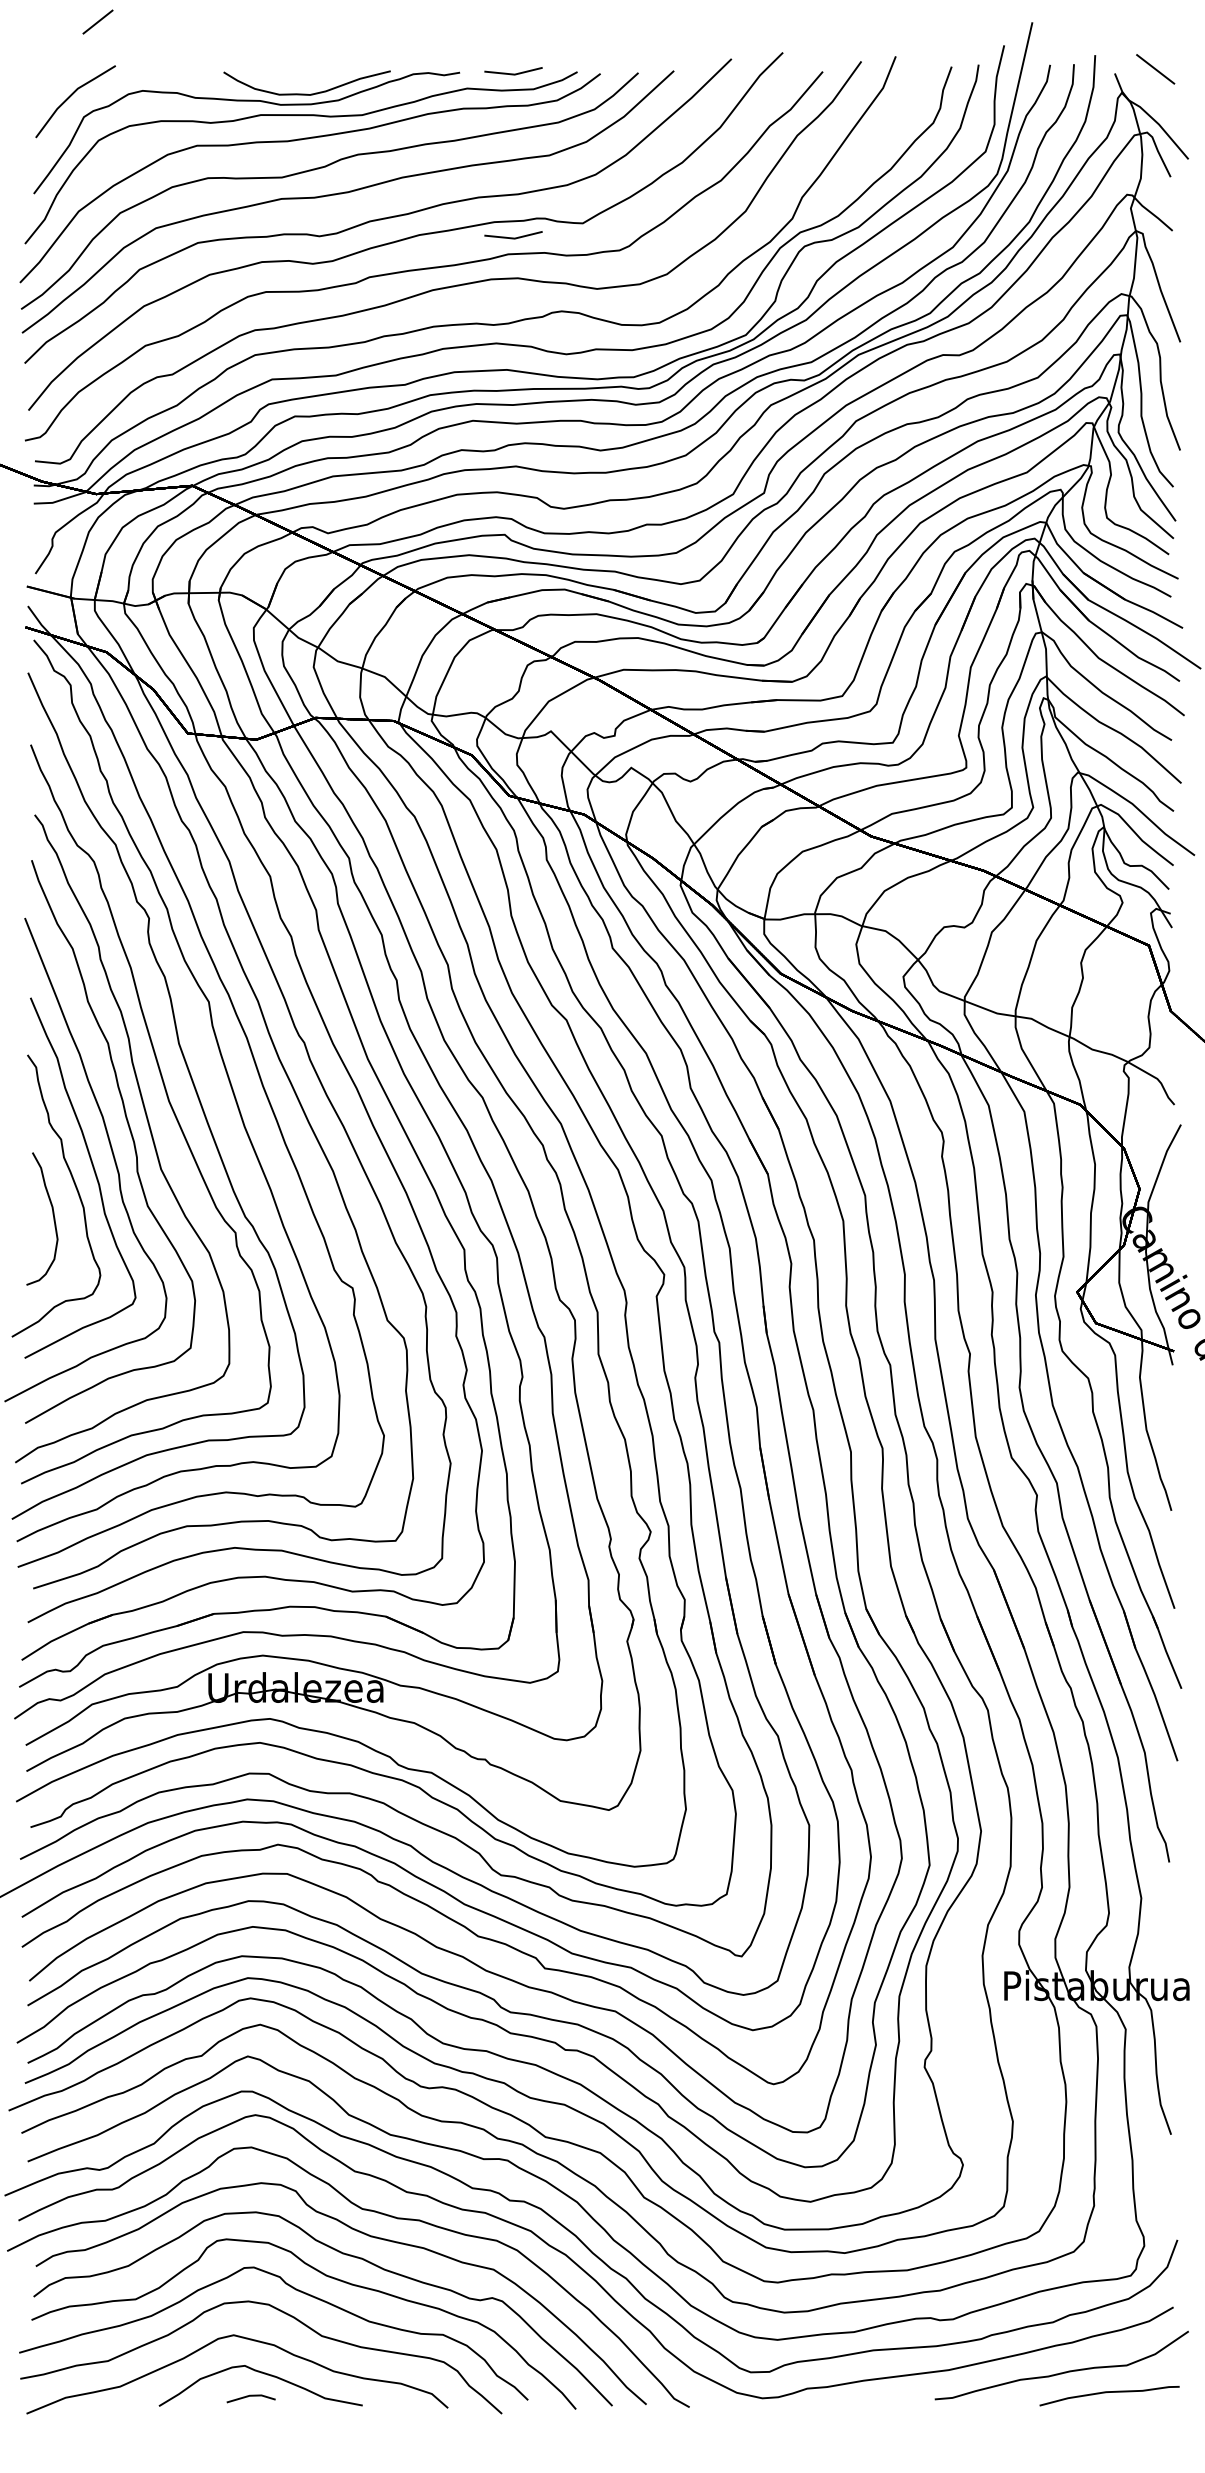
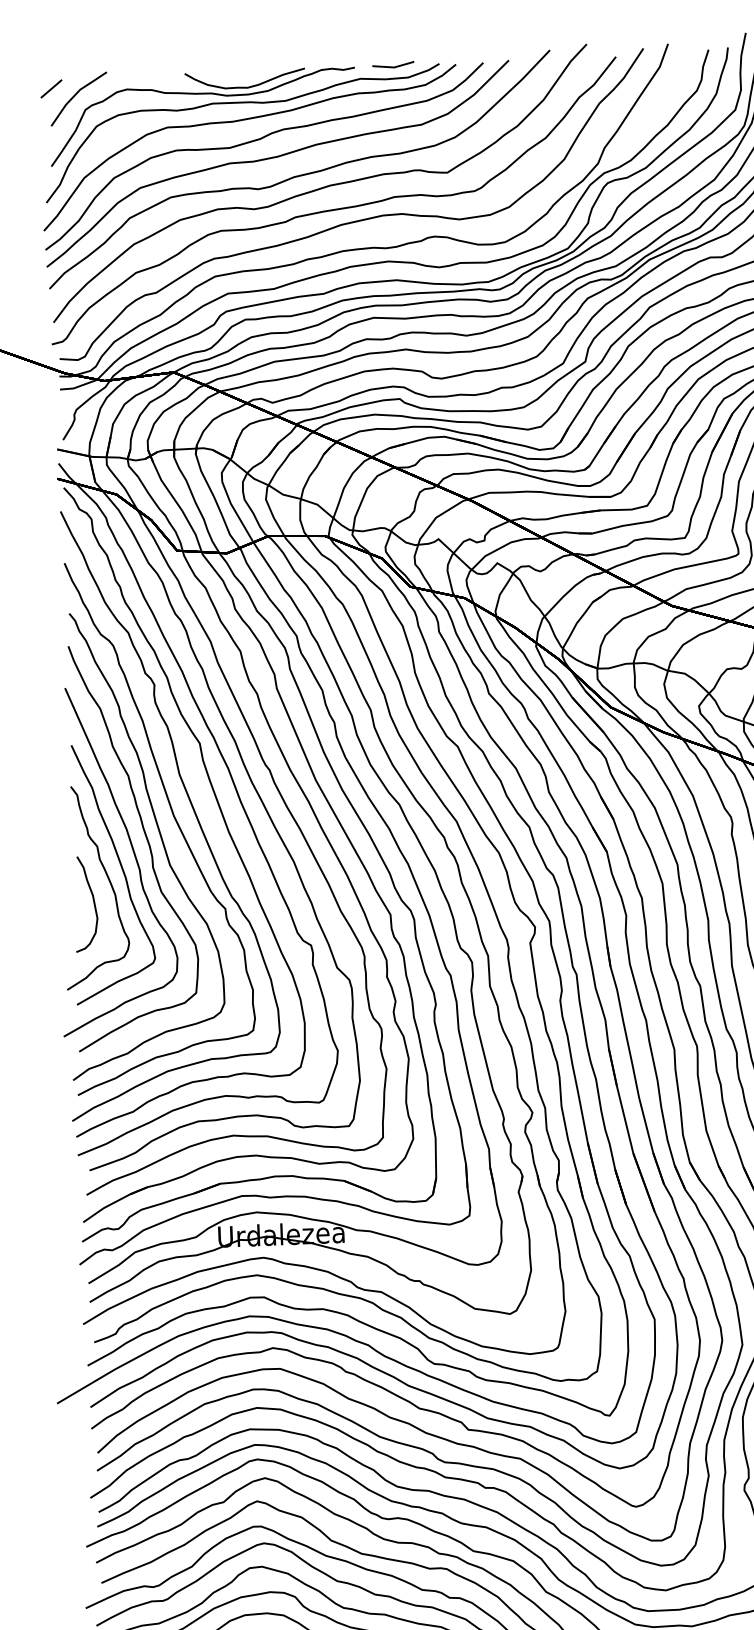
line: (97, 21) -> (51, 88), moved
line: (513, 237) -> (397, 184), removed

